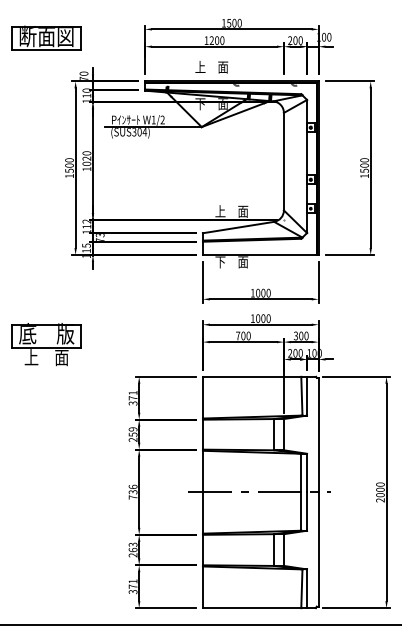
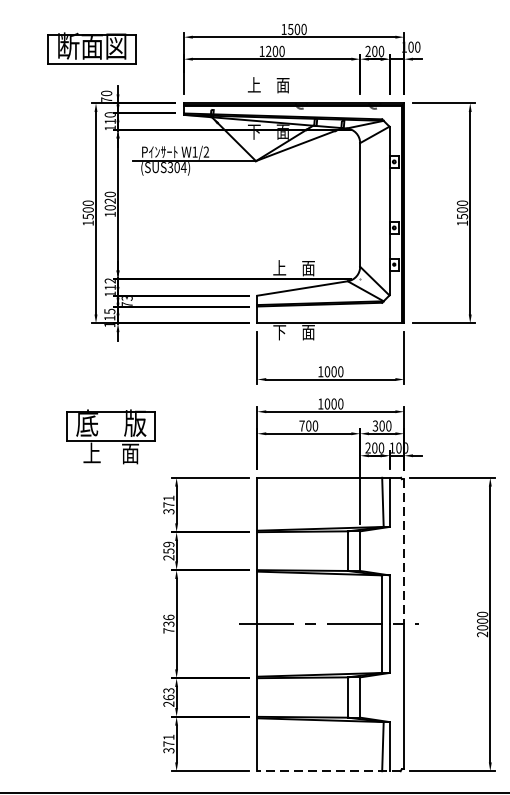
part: (46, 37) -> (92, 47), moved
part: (46, 344) -> (111, 436), moved
line: (318, 435) -> (404, 552), solid -> dashed
line: (258, 608) -> (327, 771), solid -> dashed

